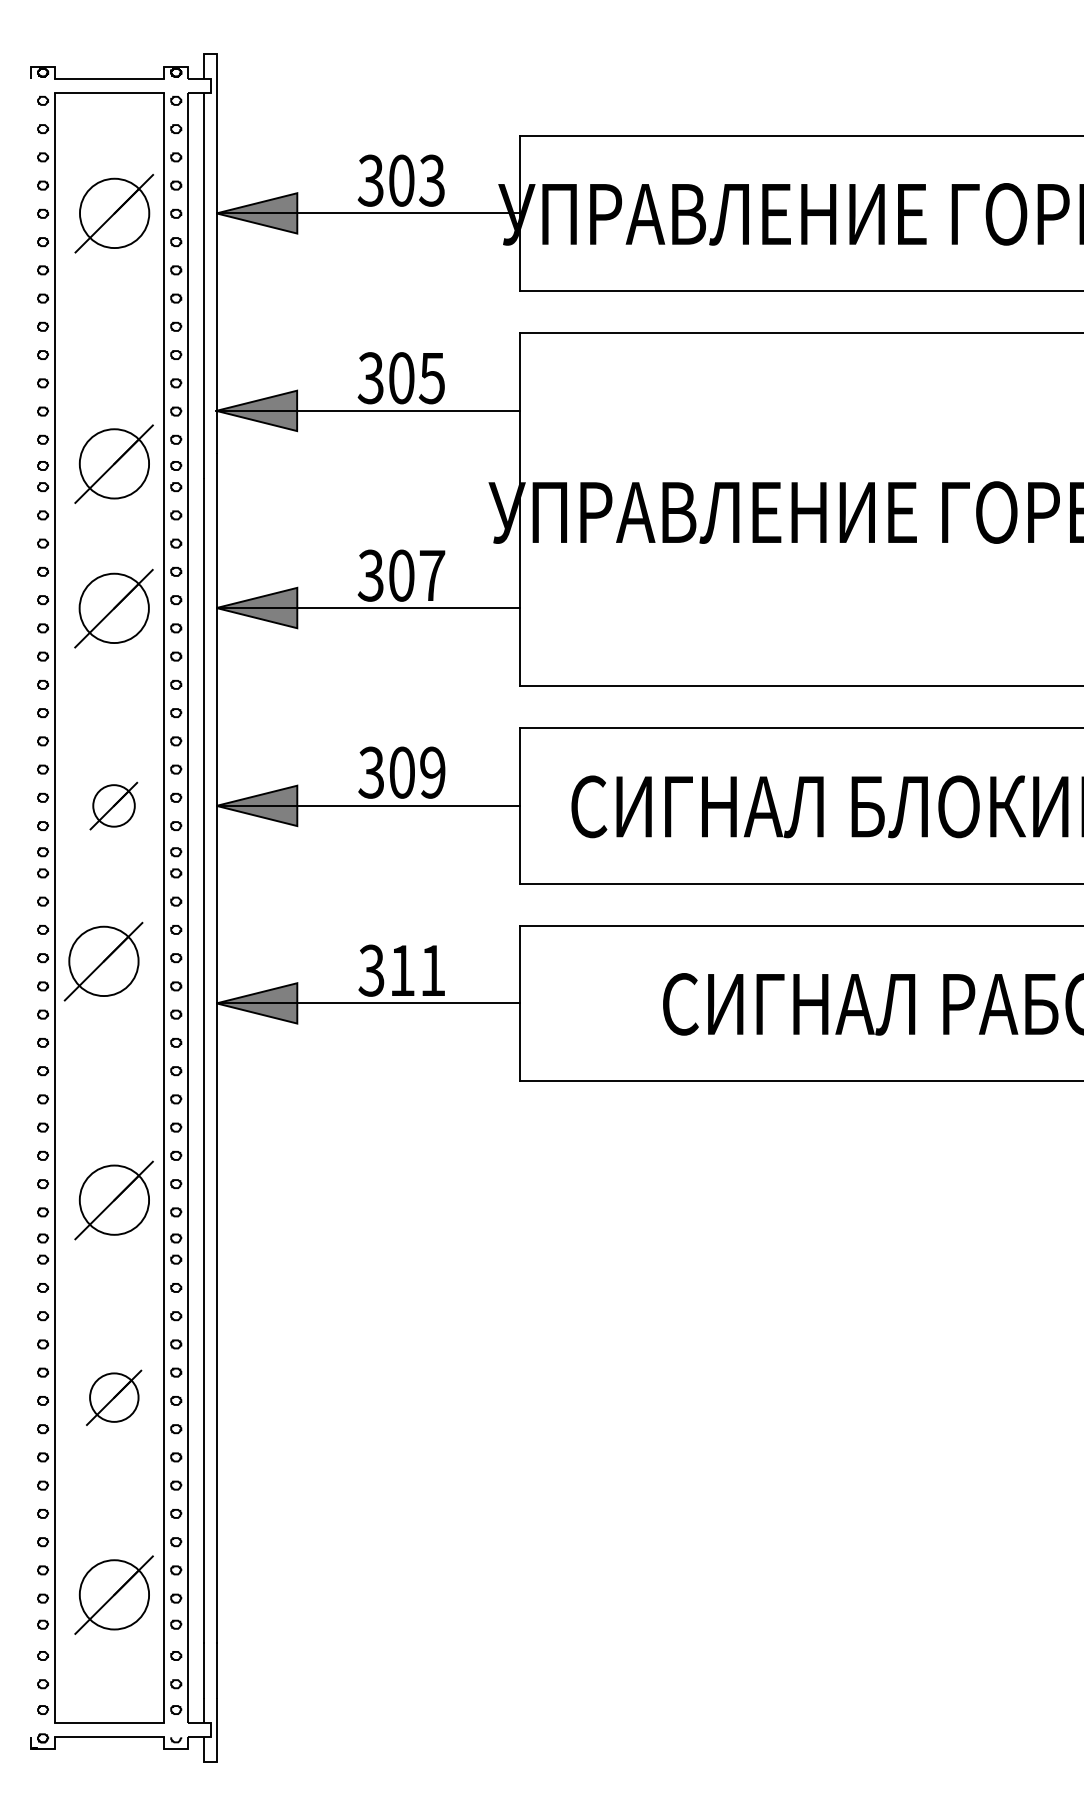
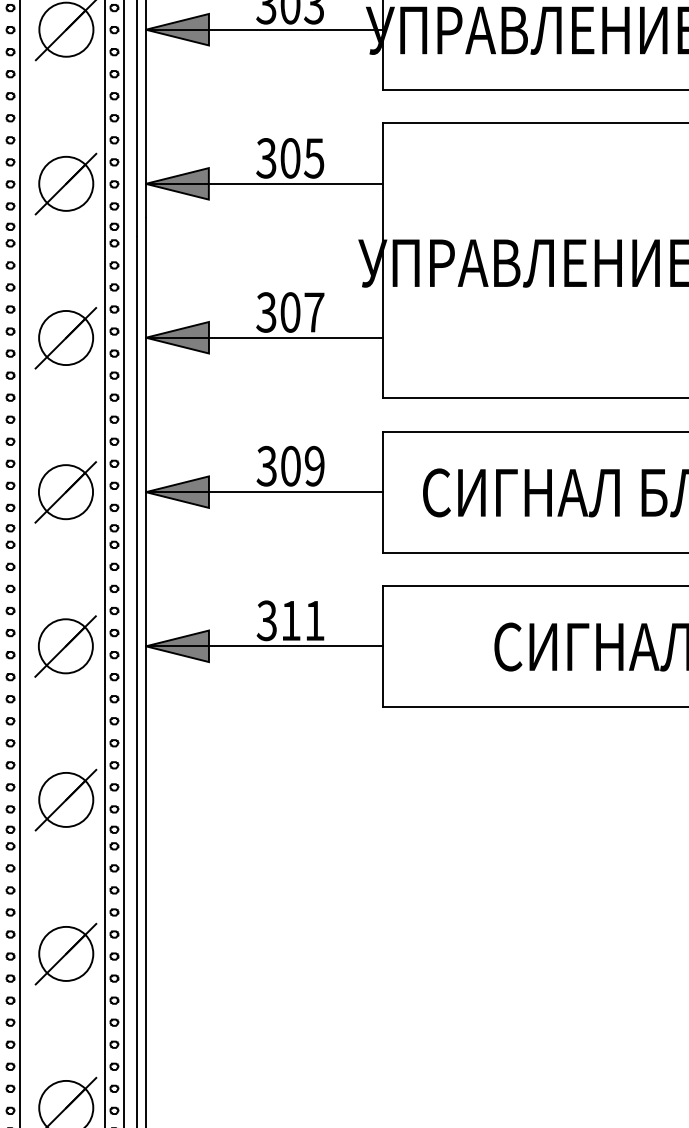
part: (113, 463) -> (65, 183), moved
part: (113, 805) -> (65, 491), size x1.67
part: (103, 961) -> (65, 646), moved
part: (113, 1397) -> (65, 953), size x1.43

